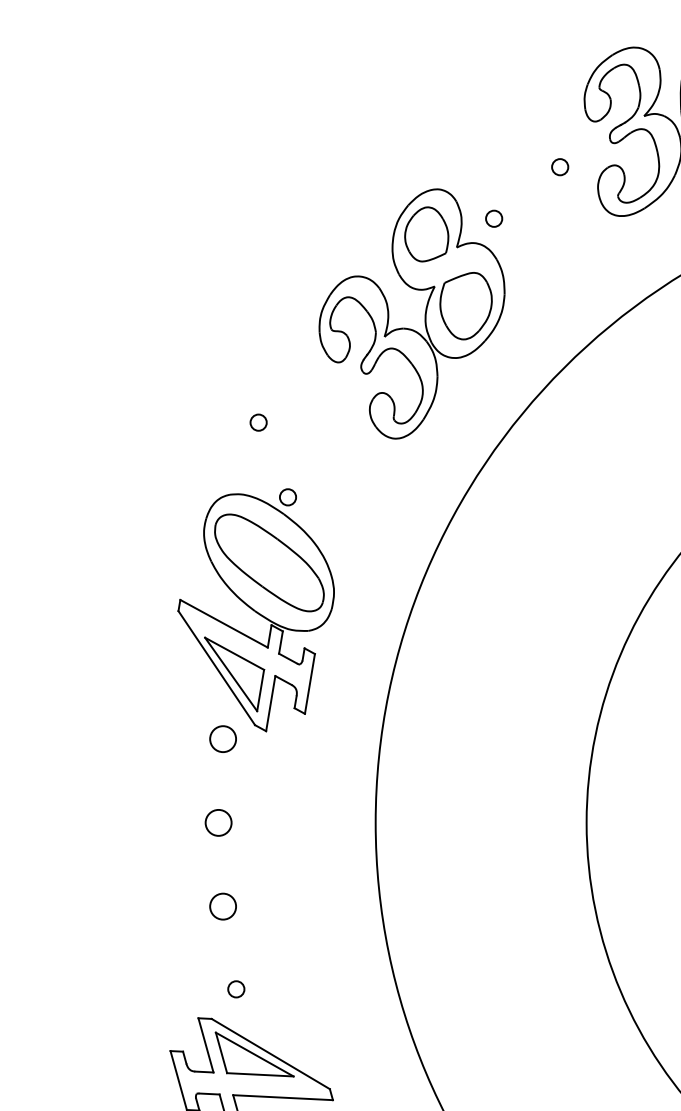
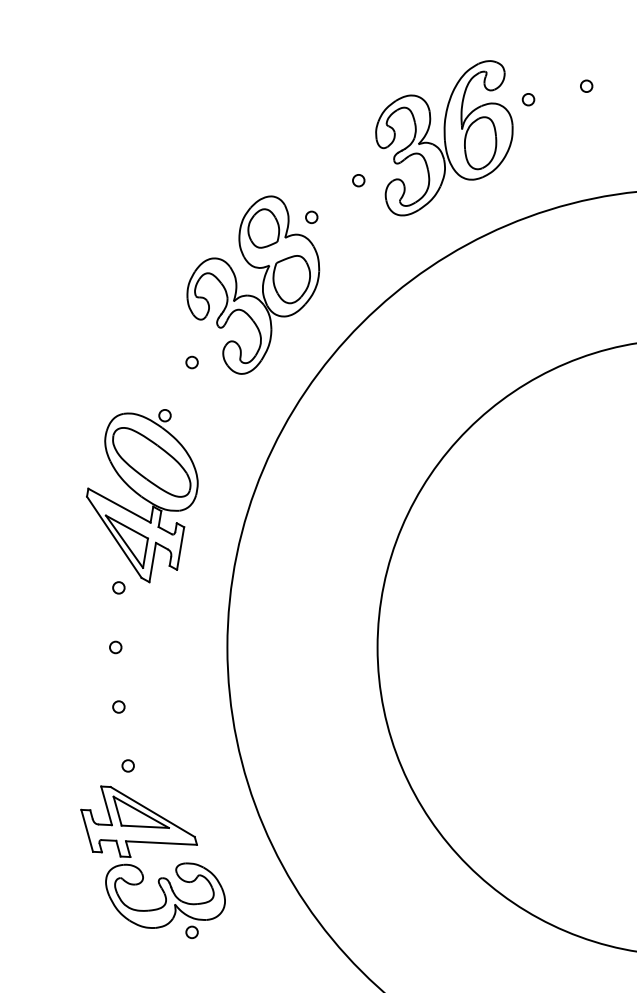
circle: (257, 422) -> (191, 362), moved
circle: (222, 738) -> (118, 587), size x0.62
circle: (218, 822) -> (115, 647), size x0.62
circle: (222, 905) -> (118, 706), size x0.62

